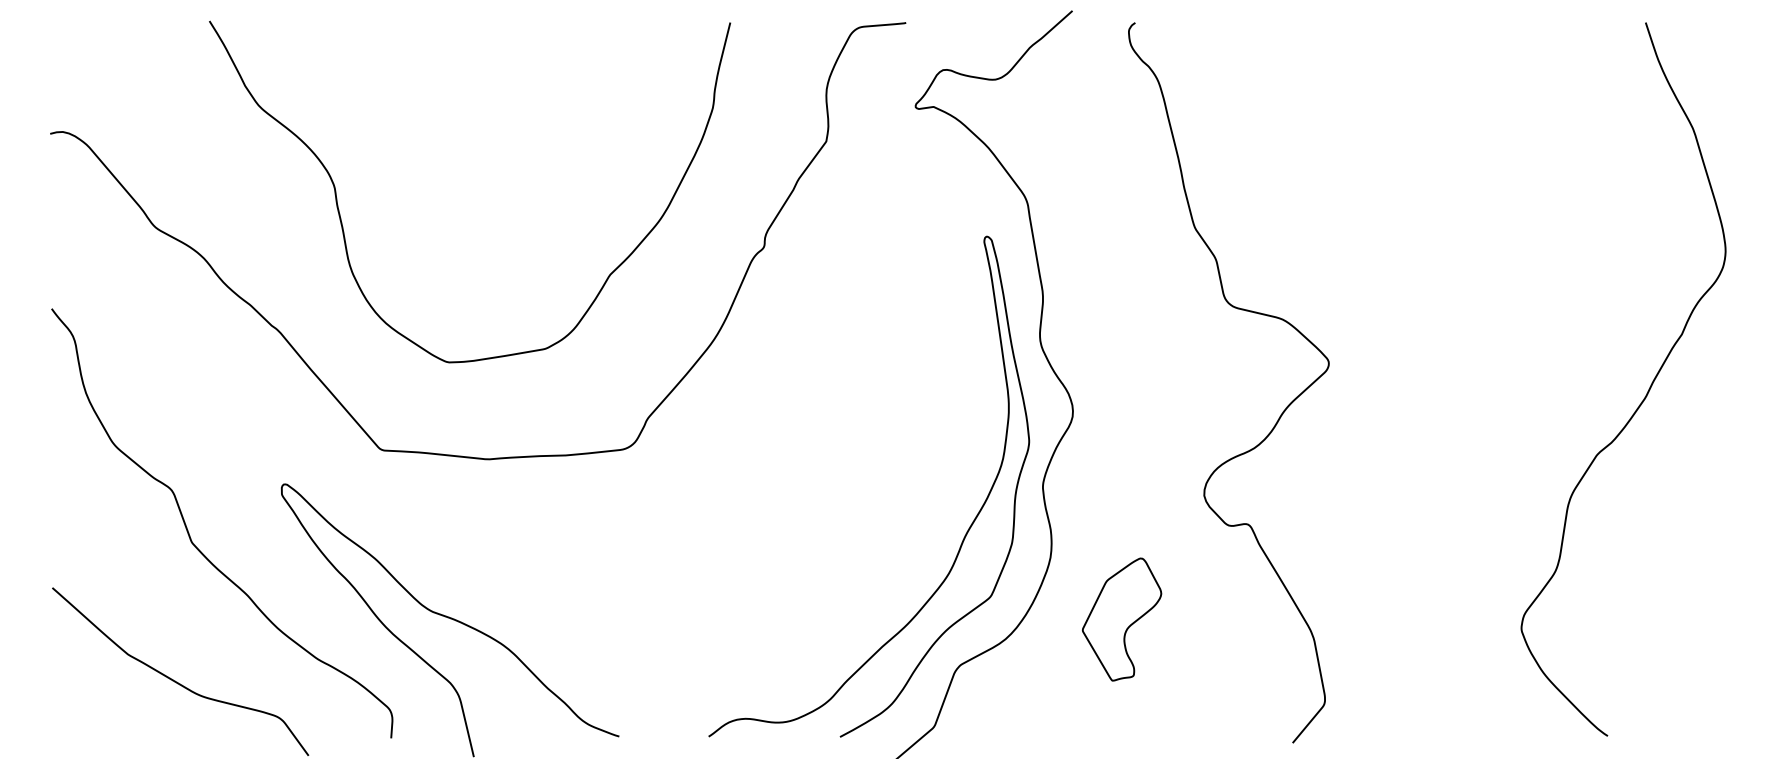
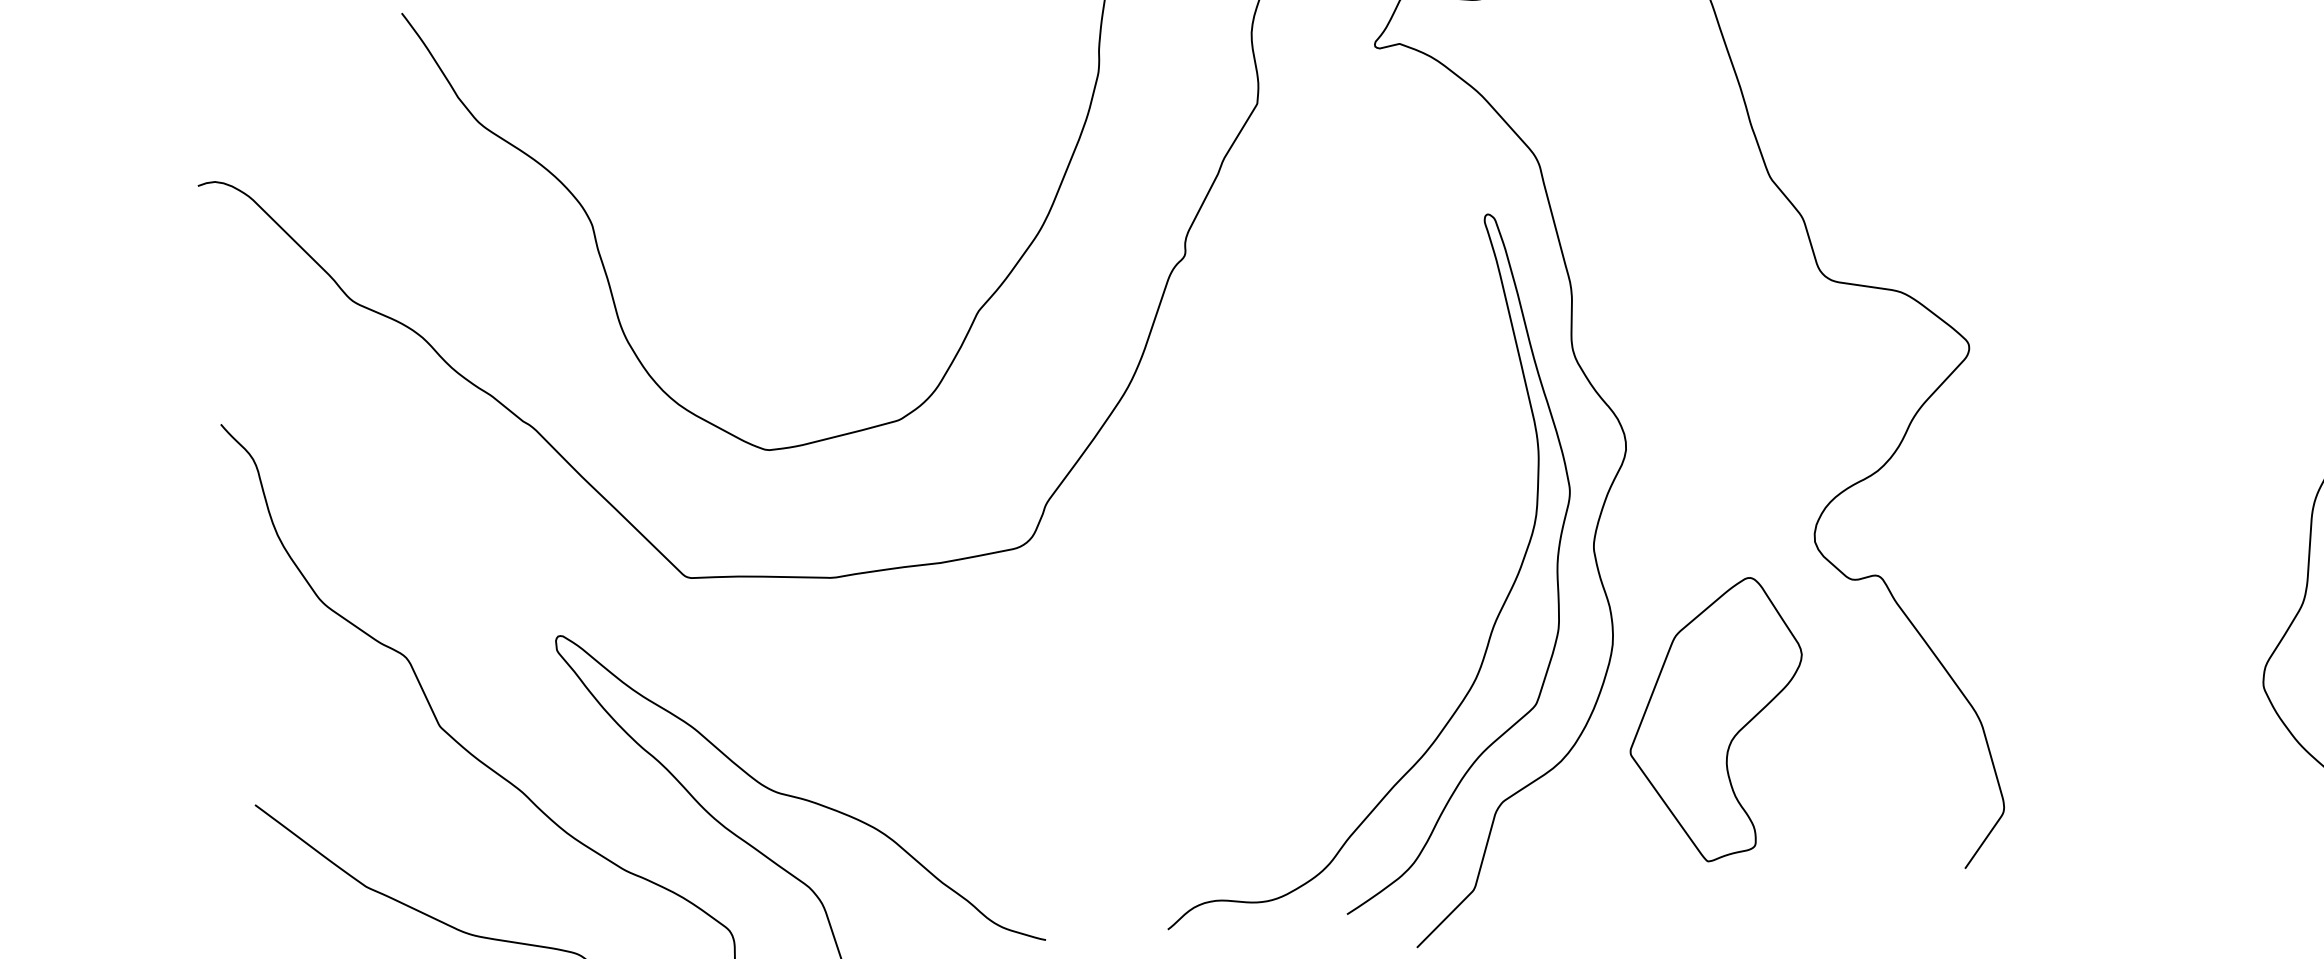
part: (1121, 619) -> (1716, 720), size x1.67

